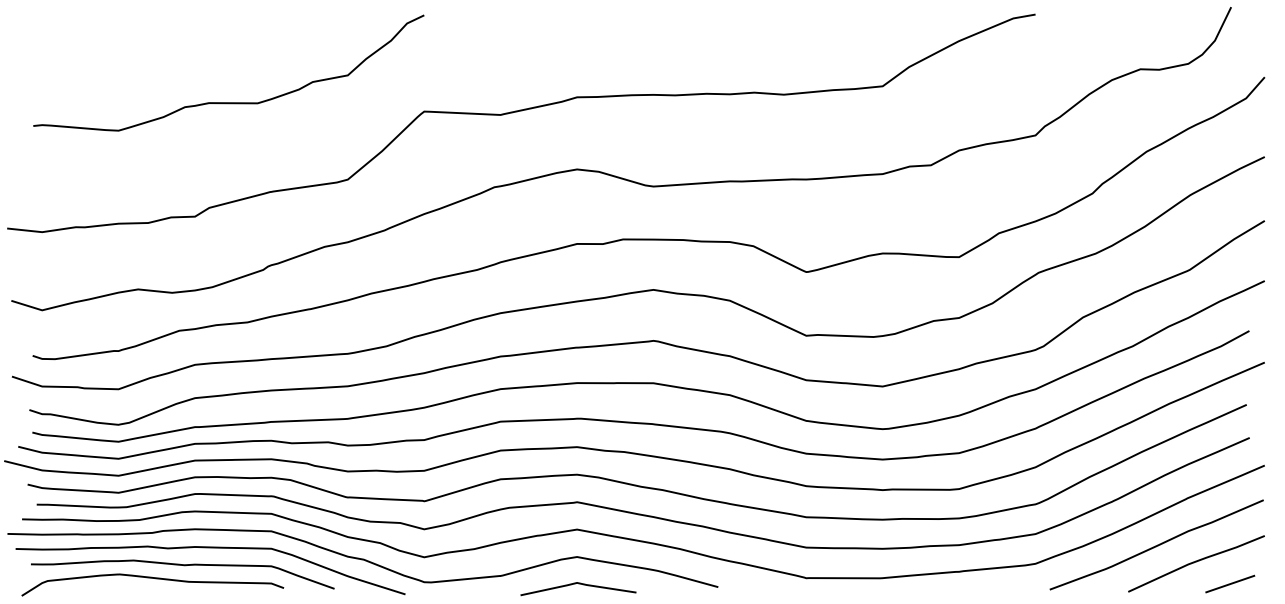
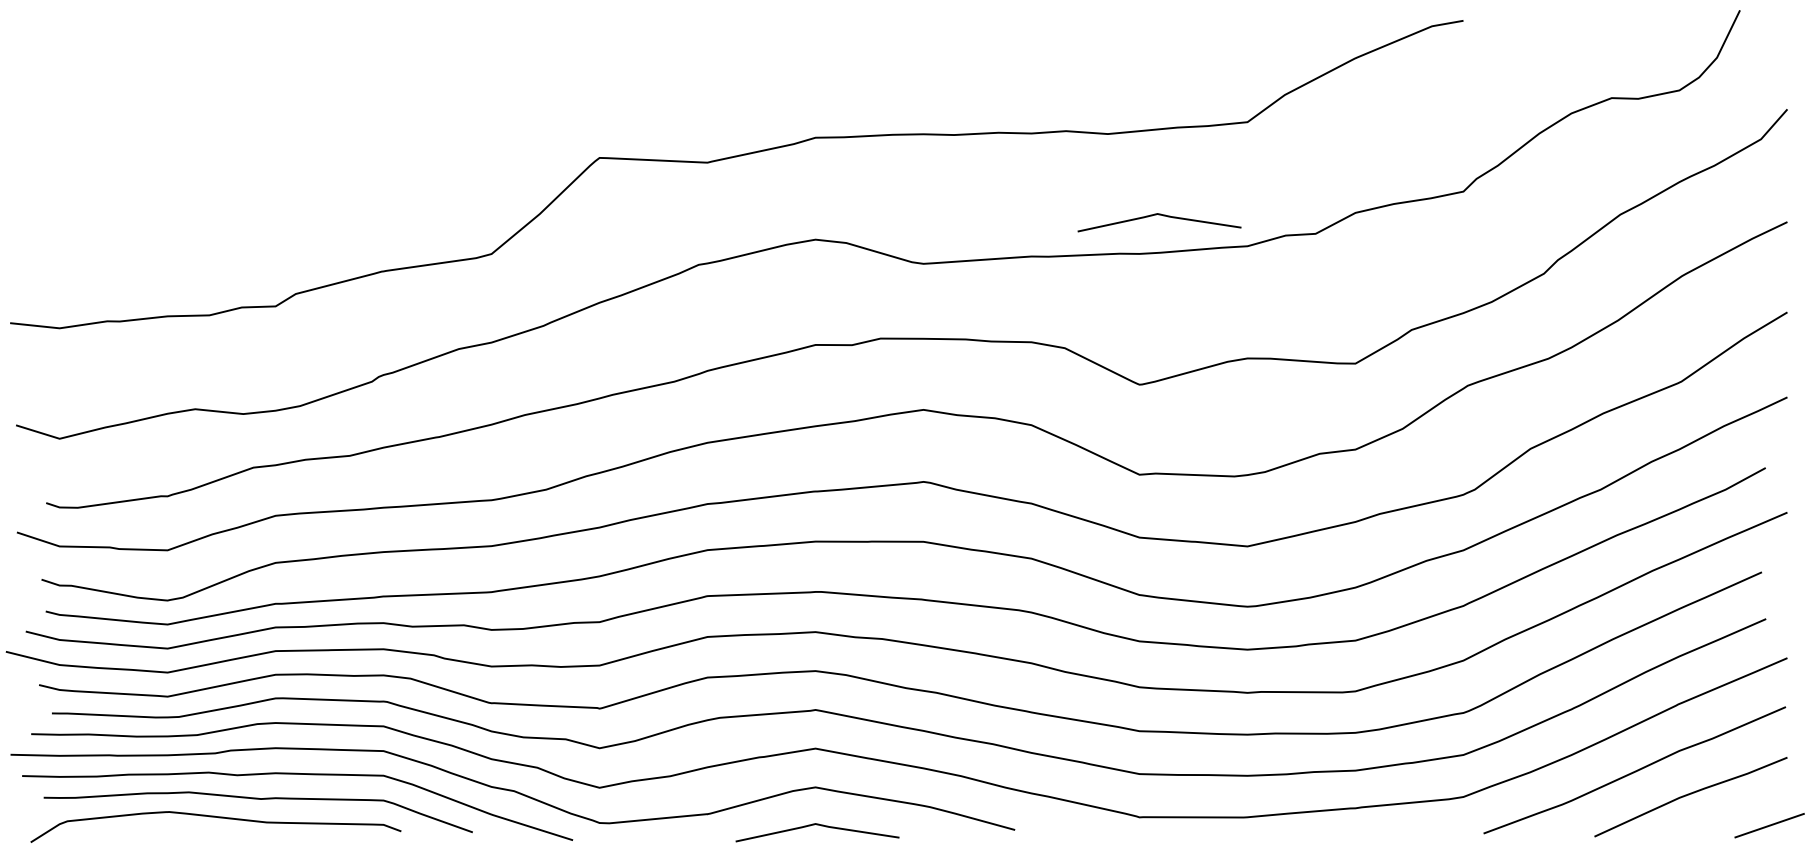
curve: (228, 102) -> (323, 145), removed
line: (820, 152) -> (1159, 215), added
line: (1230, 583) -> (1769, 825), moved

